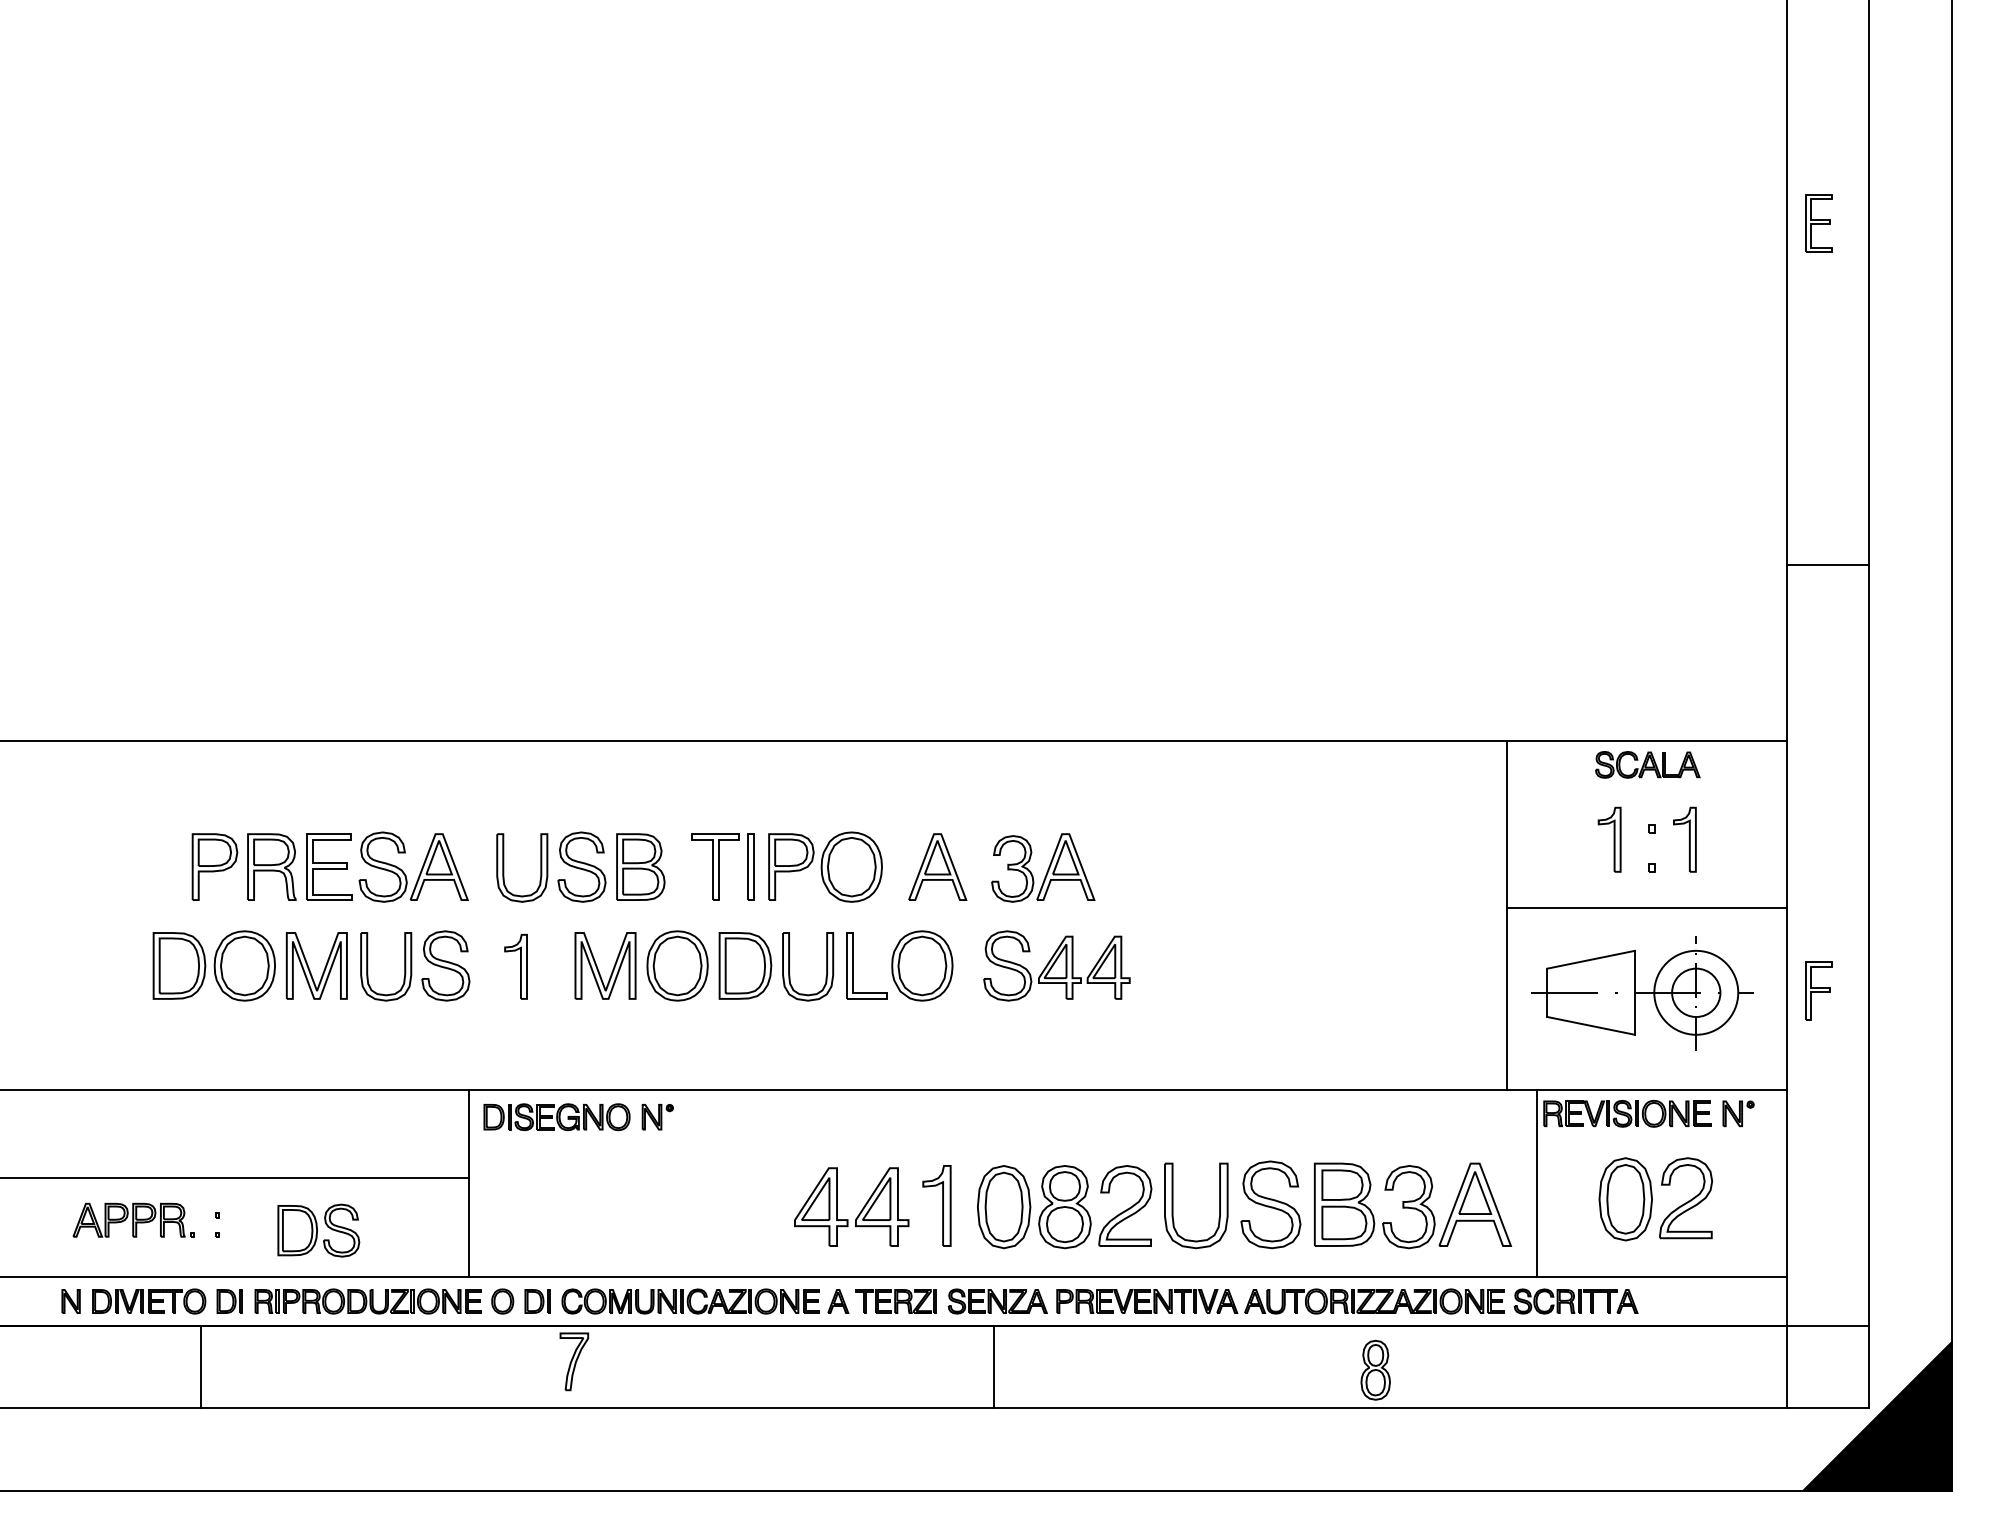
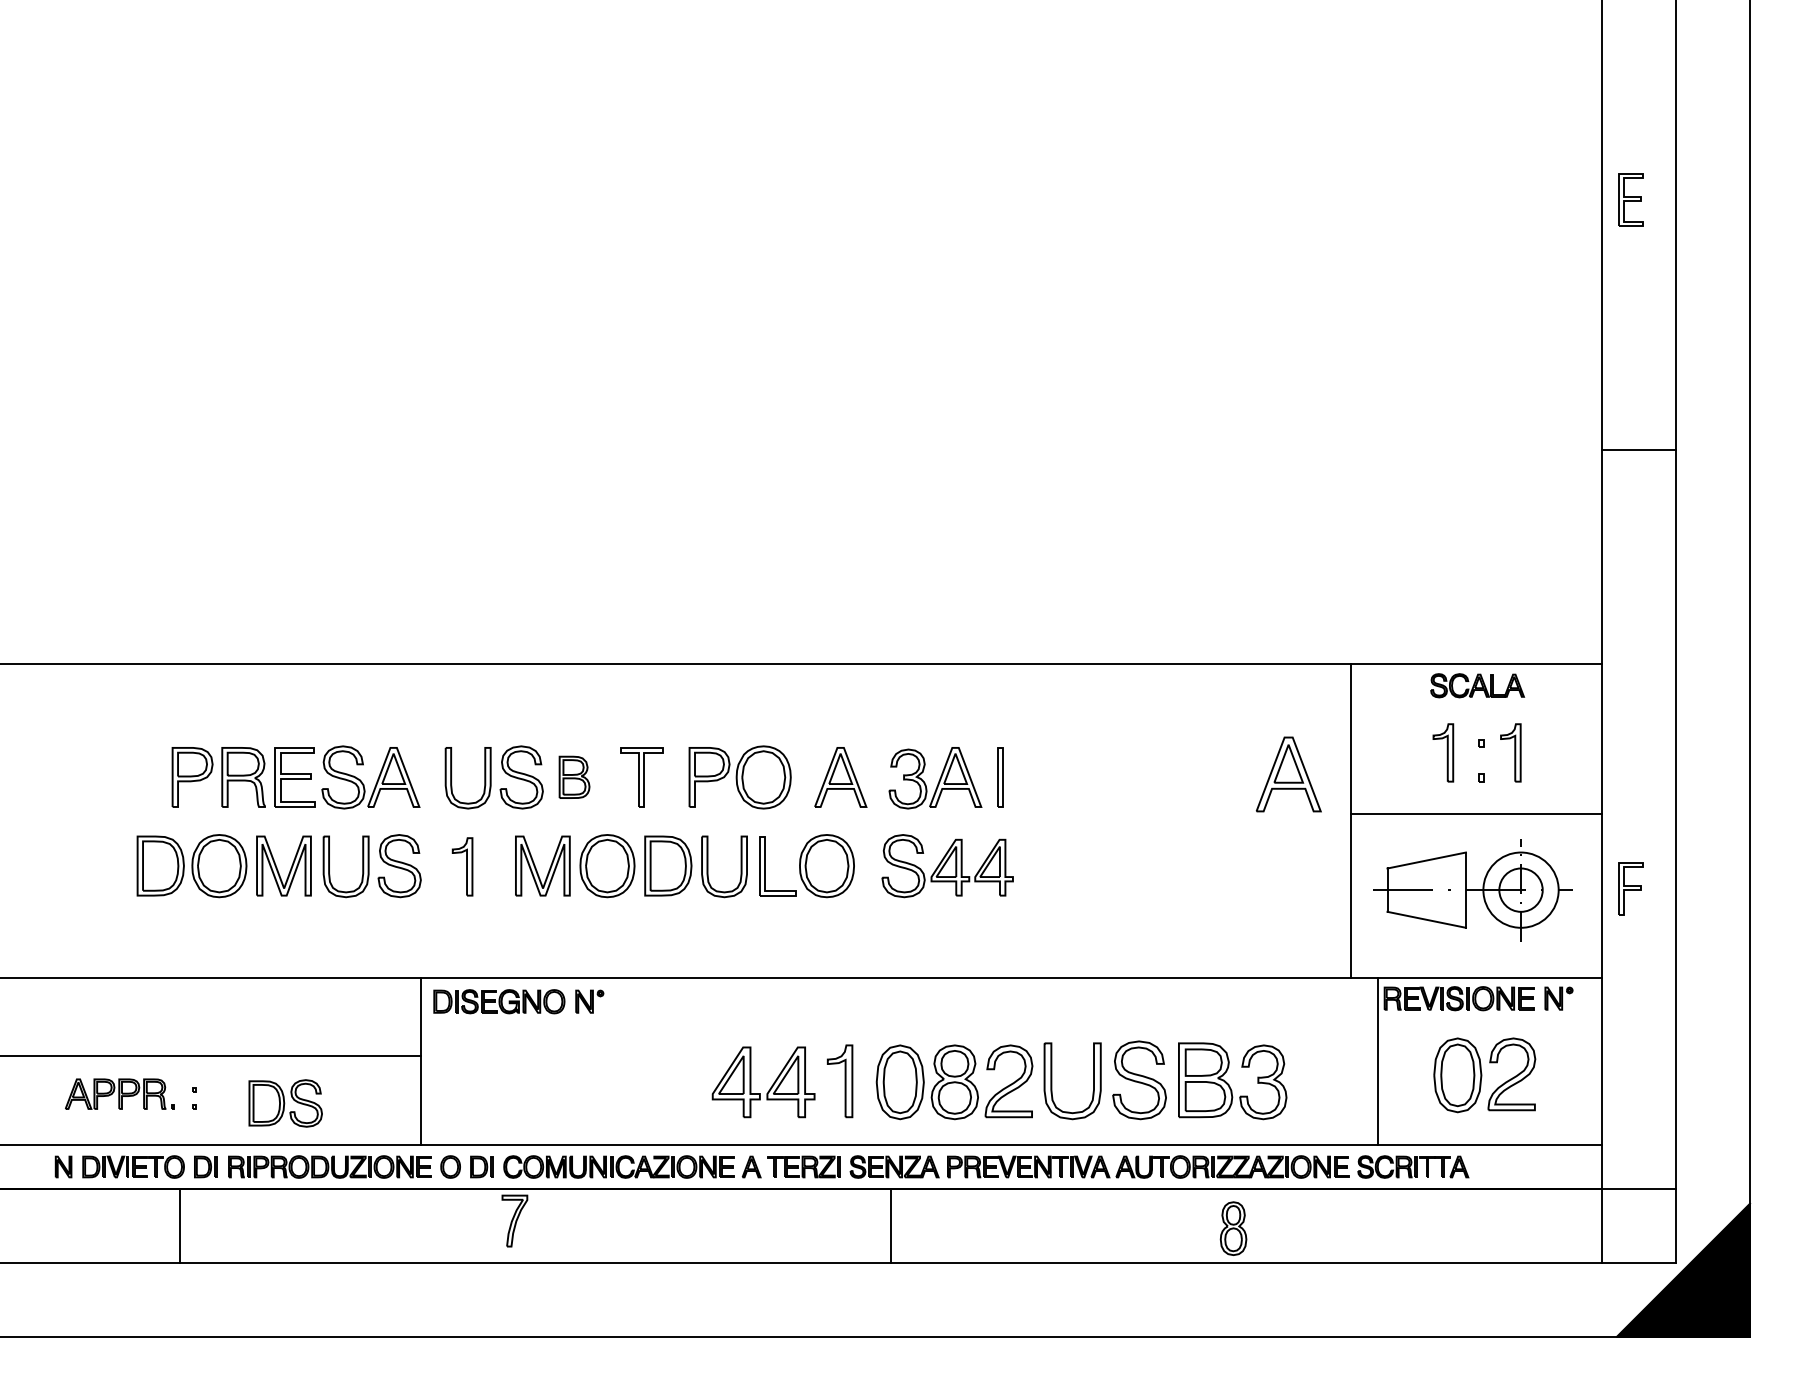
line: (1827, 565) -> (1638, 450), moved
part: (640, 866) -> (574, 776), size x0.7
part: (750, 866) -> (1000, 776), moved
part: (1475, 1204) -> (1288, 774), moved

